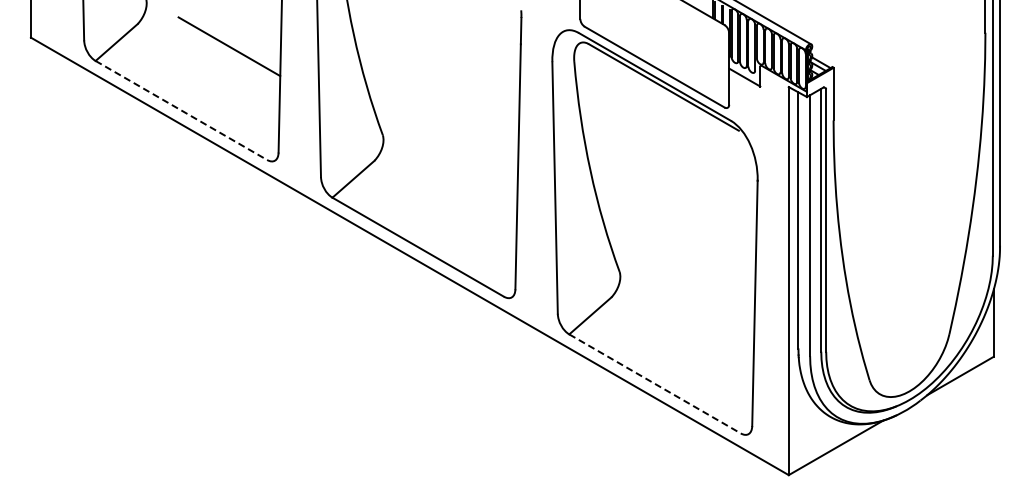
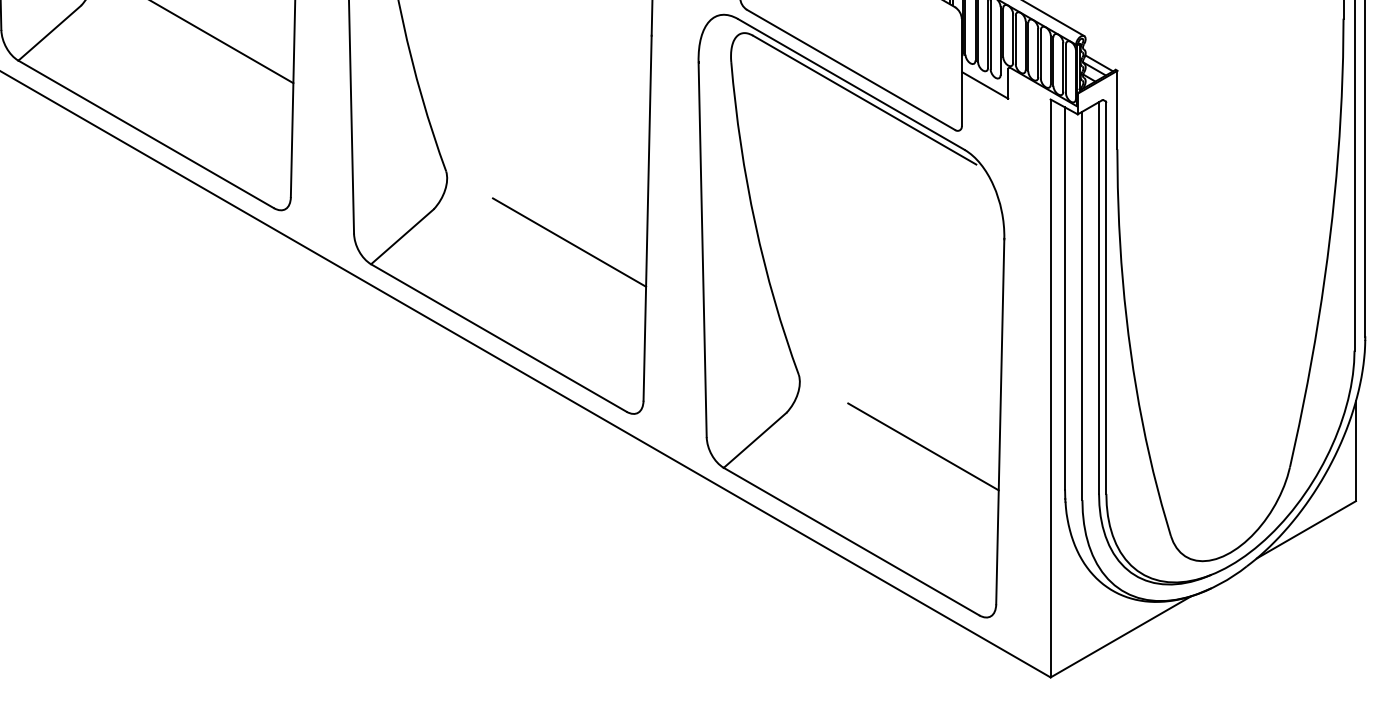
line: (181, 110) -> (146, 134), dashed -> solid
line: (465, 182) -> (569, 241), added
line: (702, 320) -> (922, 447), added
line: (655, 384) -> (852, 542), dashed -> solid

